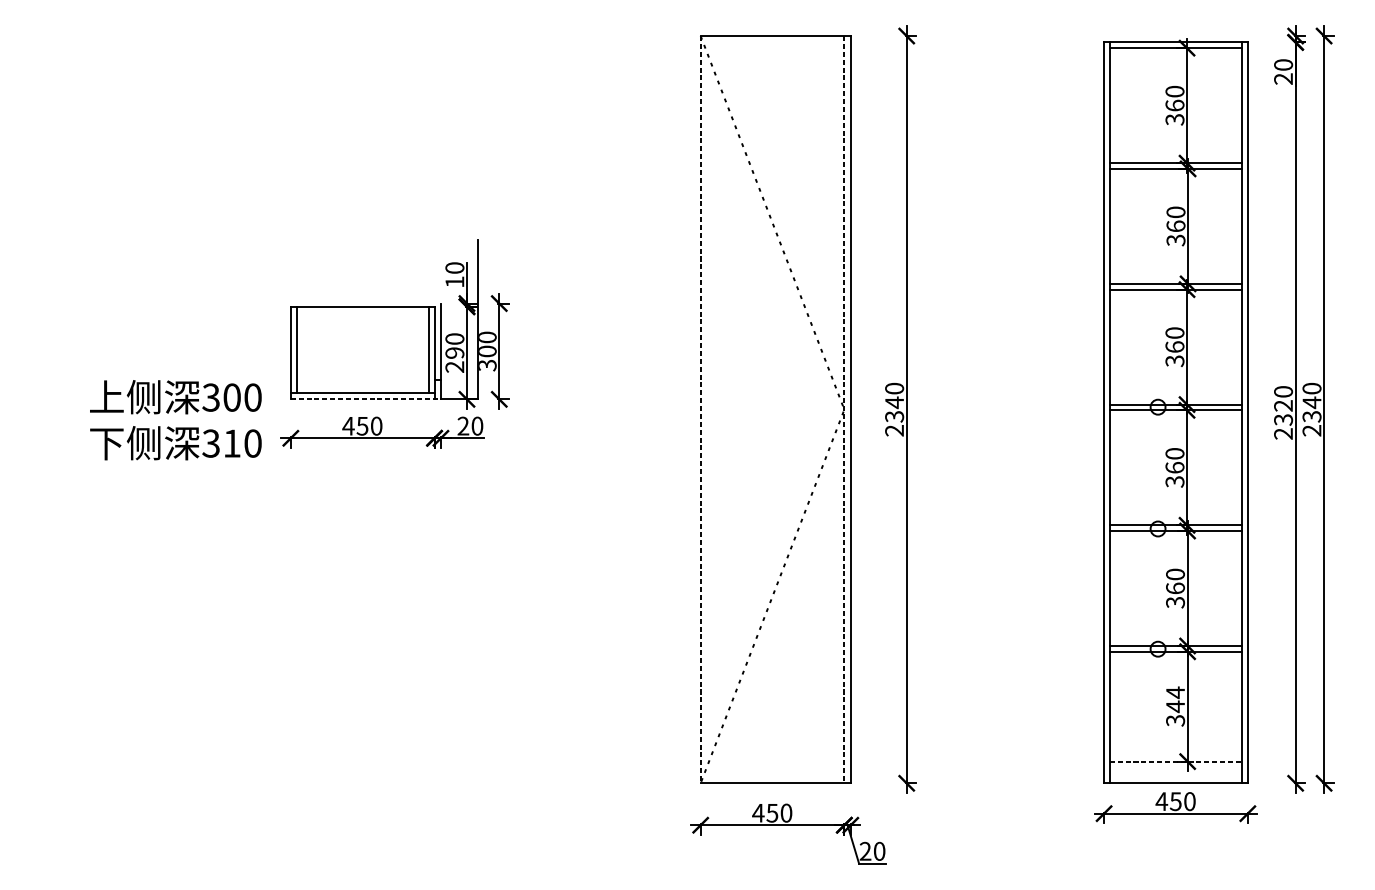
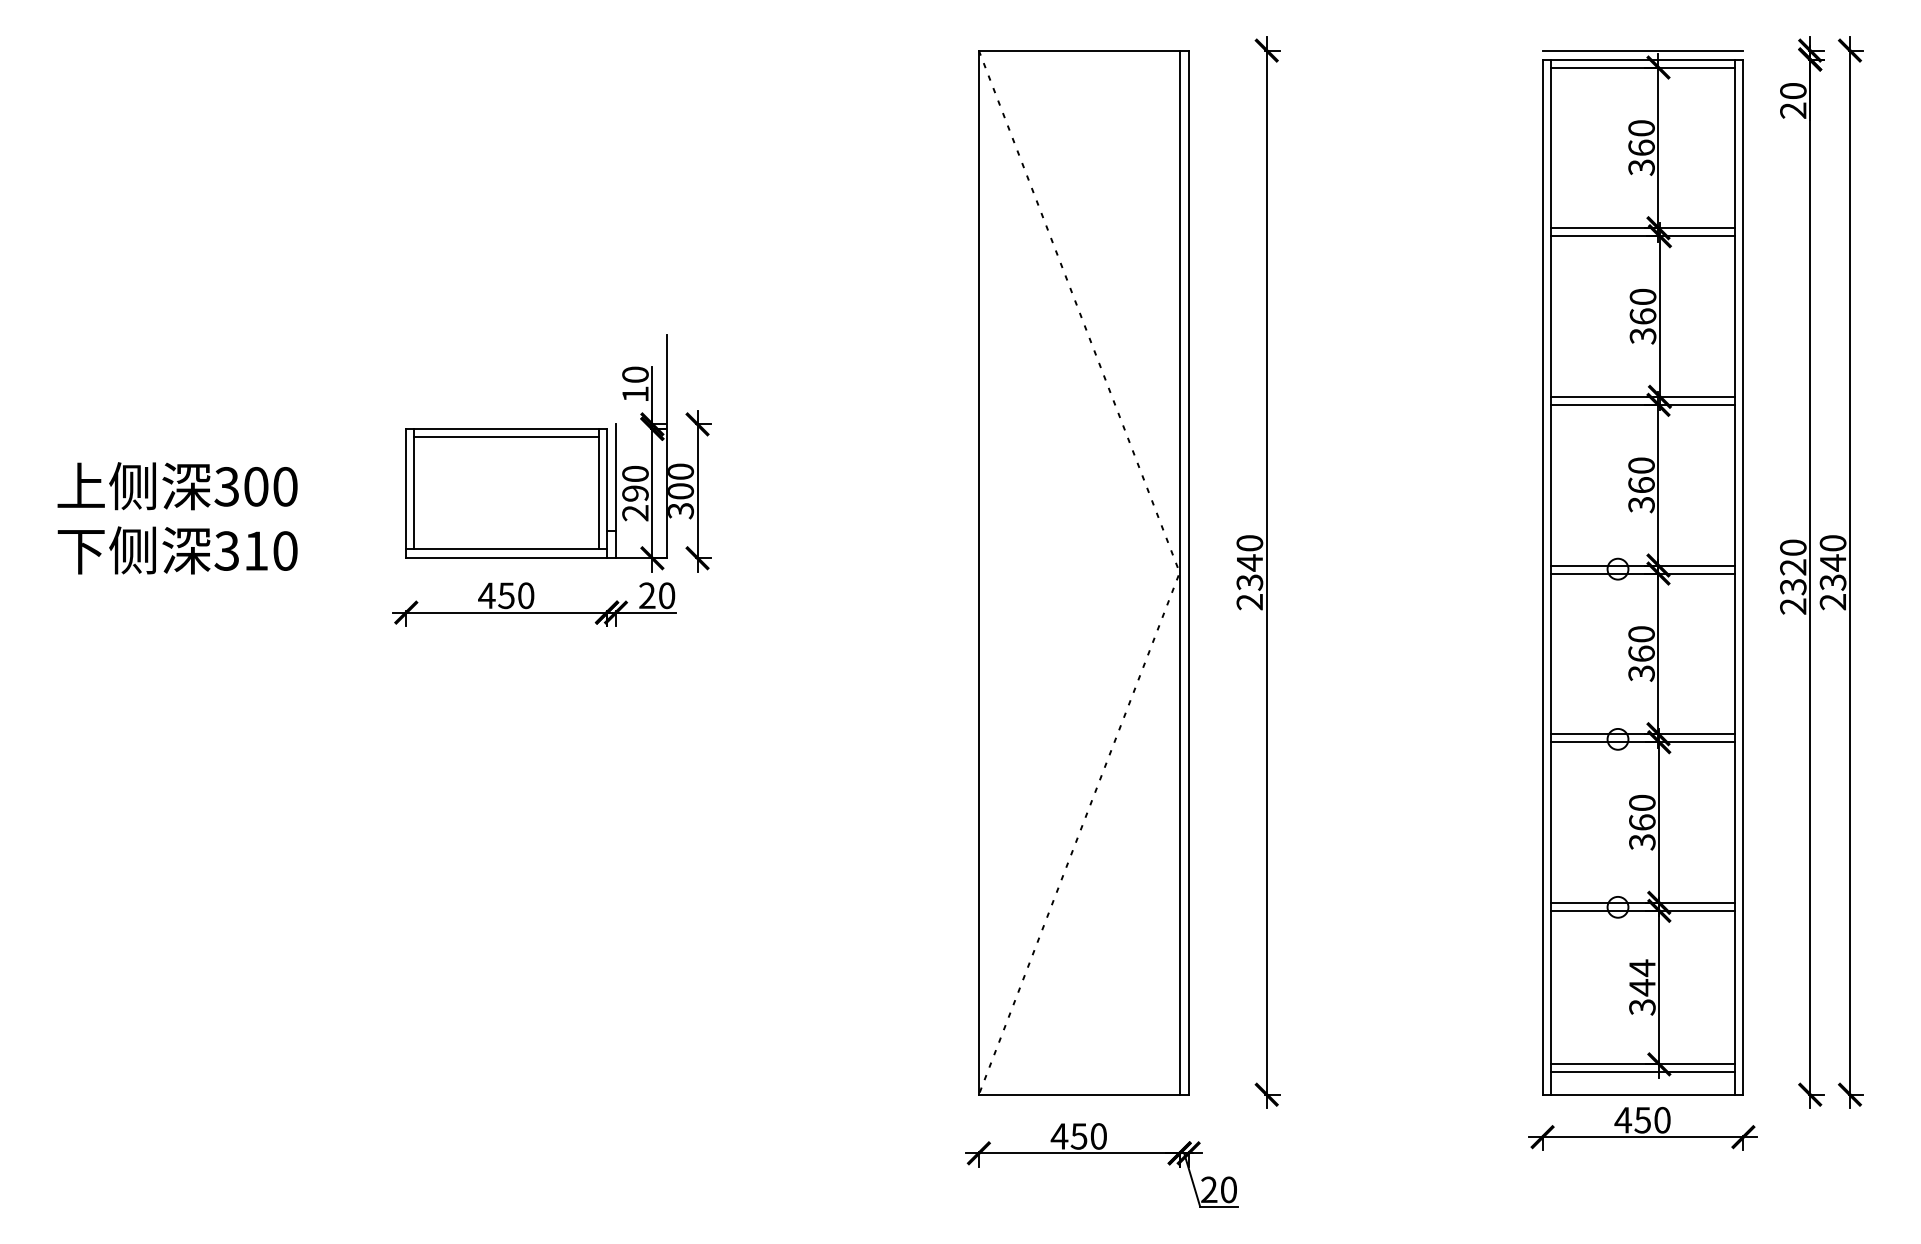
line: (1175, 35) -> (1642, 50), added
line: (362, 312) -> (506, 436), added
line: (366, 399) -> (511, 558), dashed -> solid
line: (700, 410) -> (978, 573), dashed -> solid
line: (844, 410) -> (1179, 573), dashed -> solid
text: (175, 420) -> (177, 518), moved
line: (1176, 761) -> (1643, 1064), dashed -> solid
line: (1175, 767) -> (1642, 1072), added

